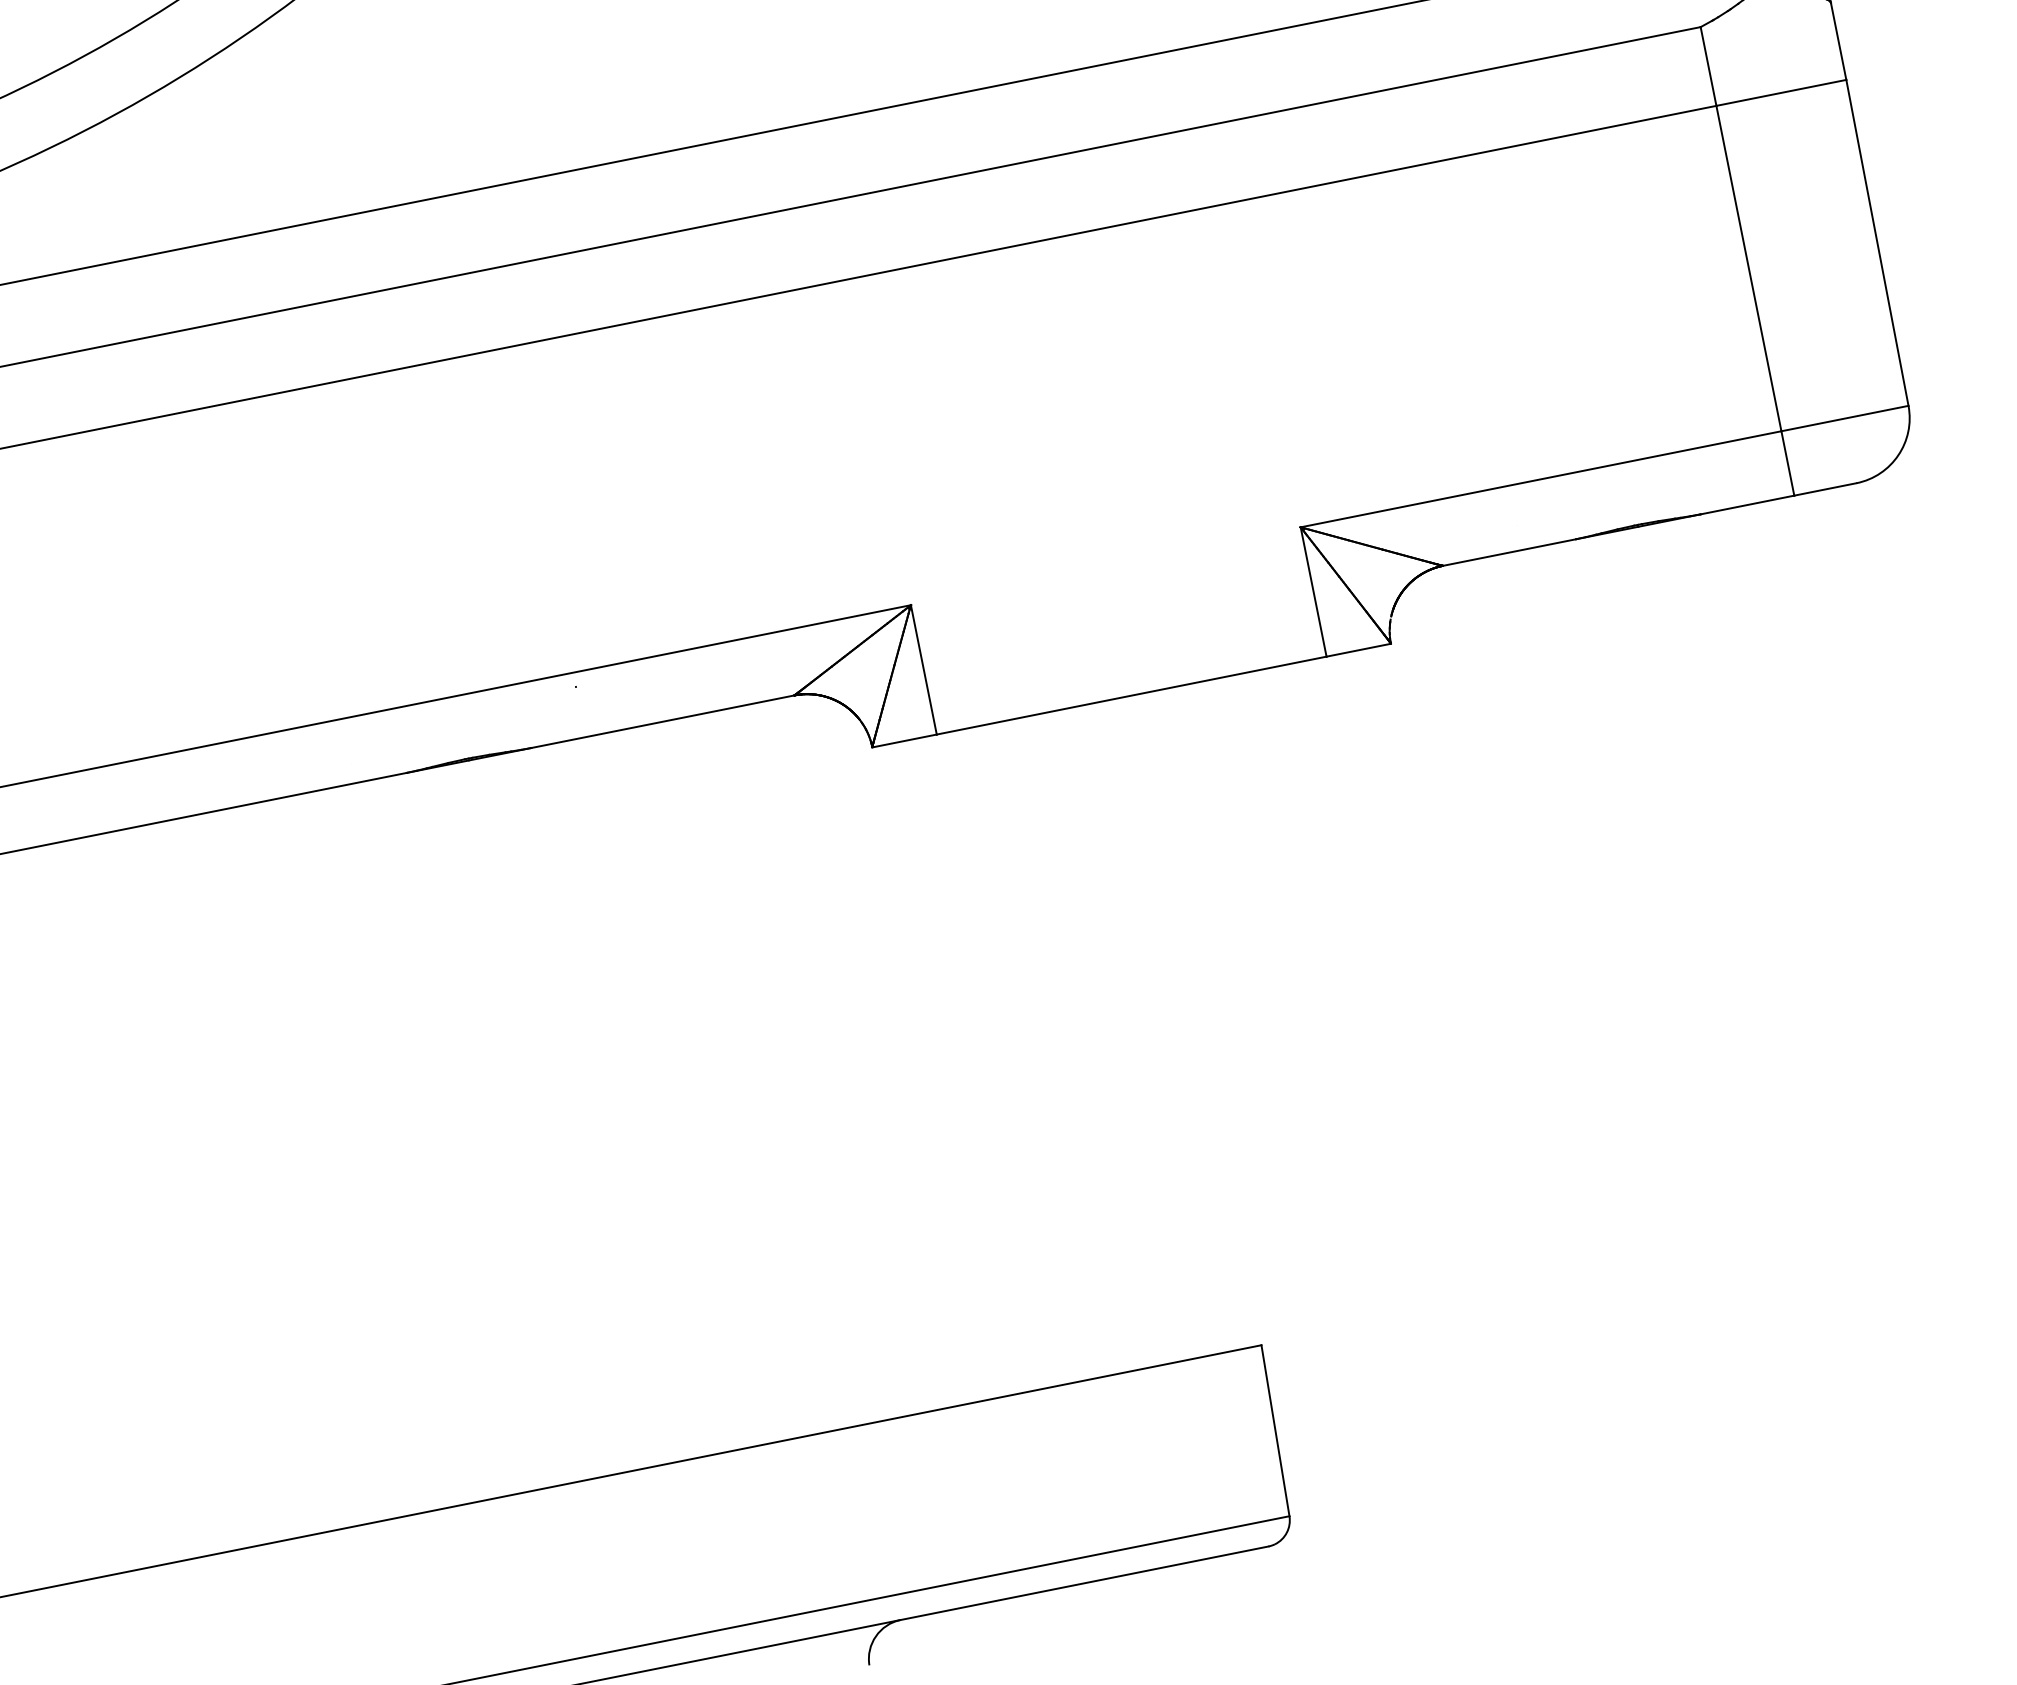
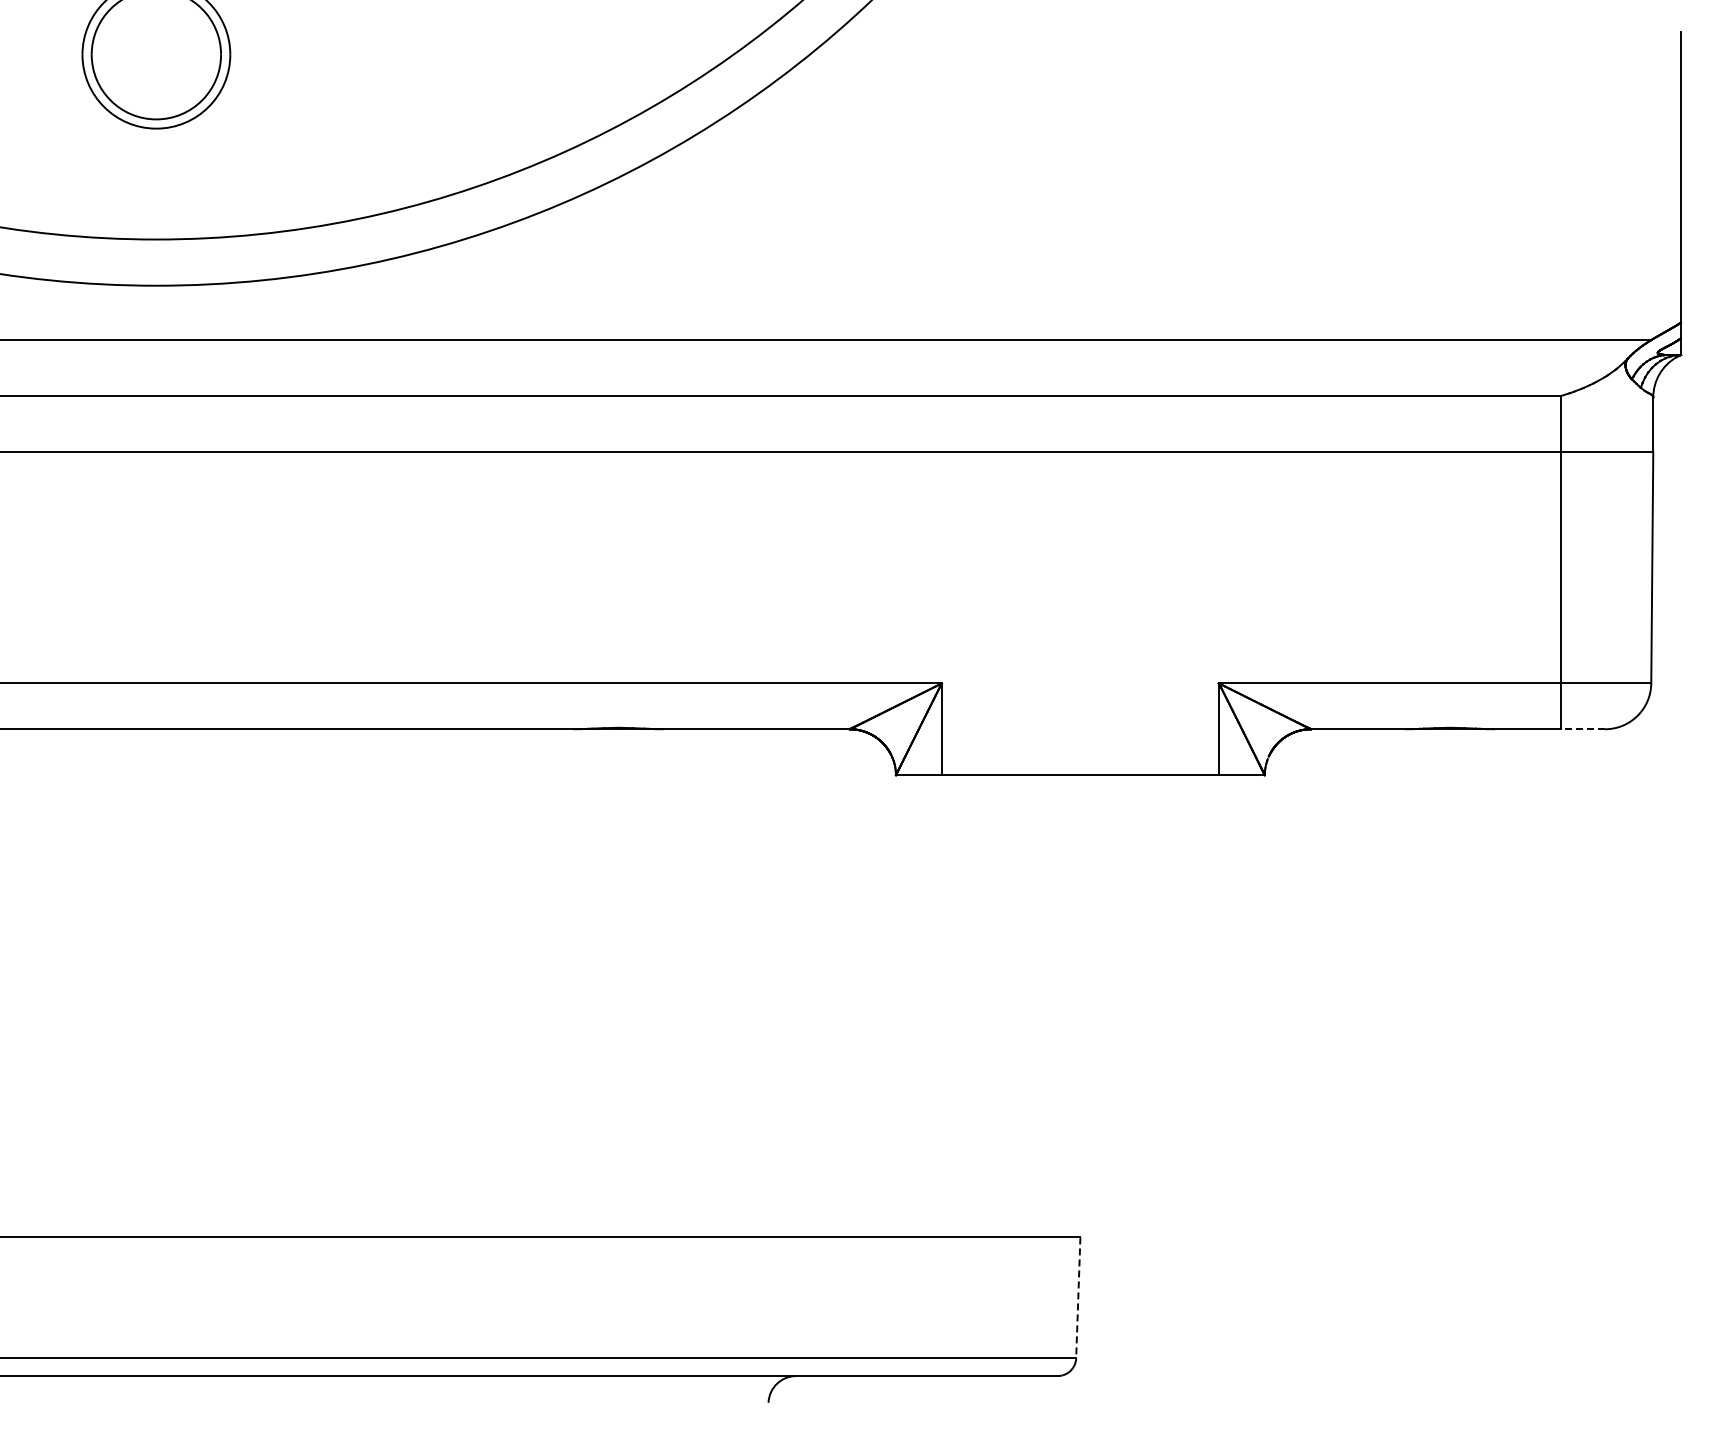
line: (1824, 489) -> (1582, 729), solid -> dashed
line: (1275, 1431) -> (1078, 1298), solid -> dashed

